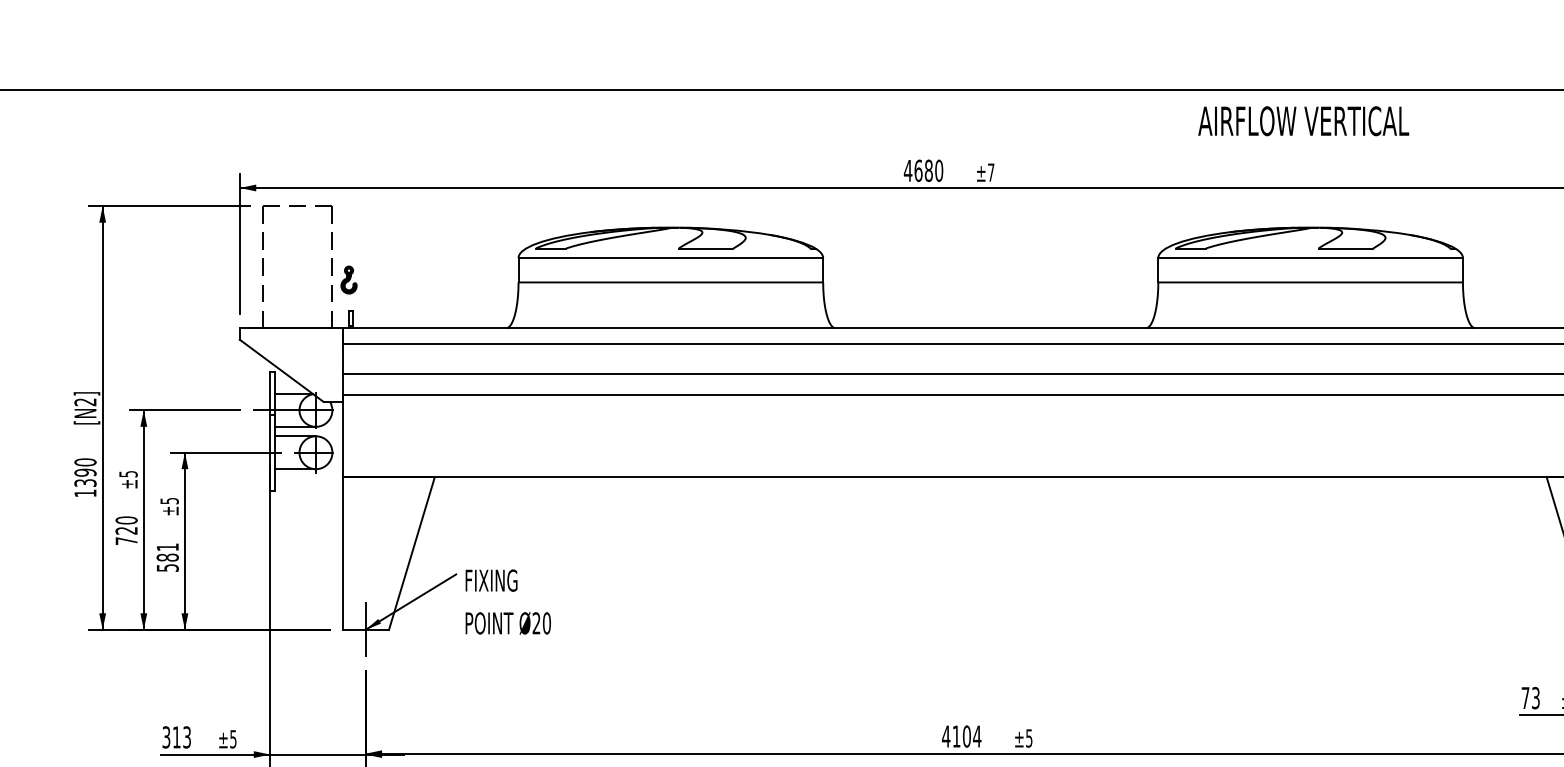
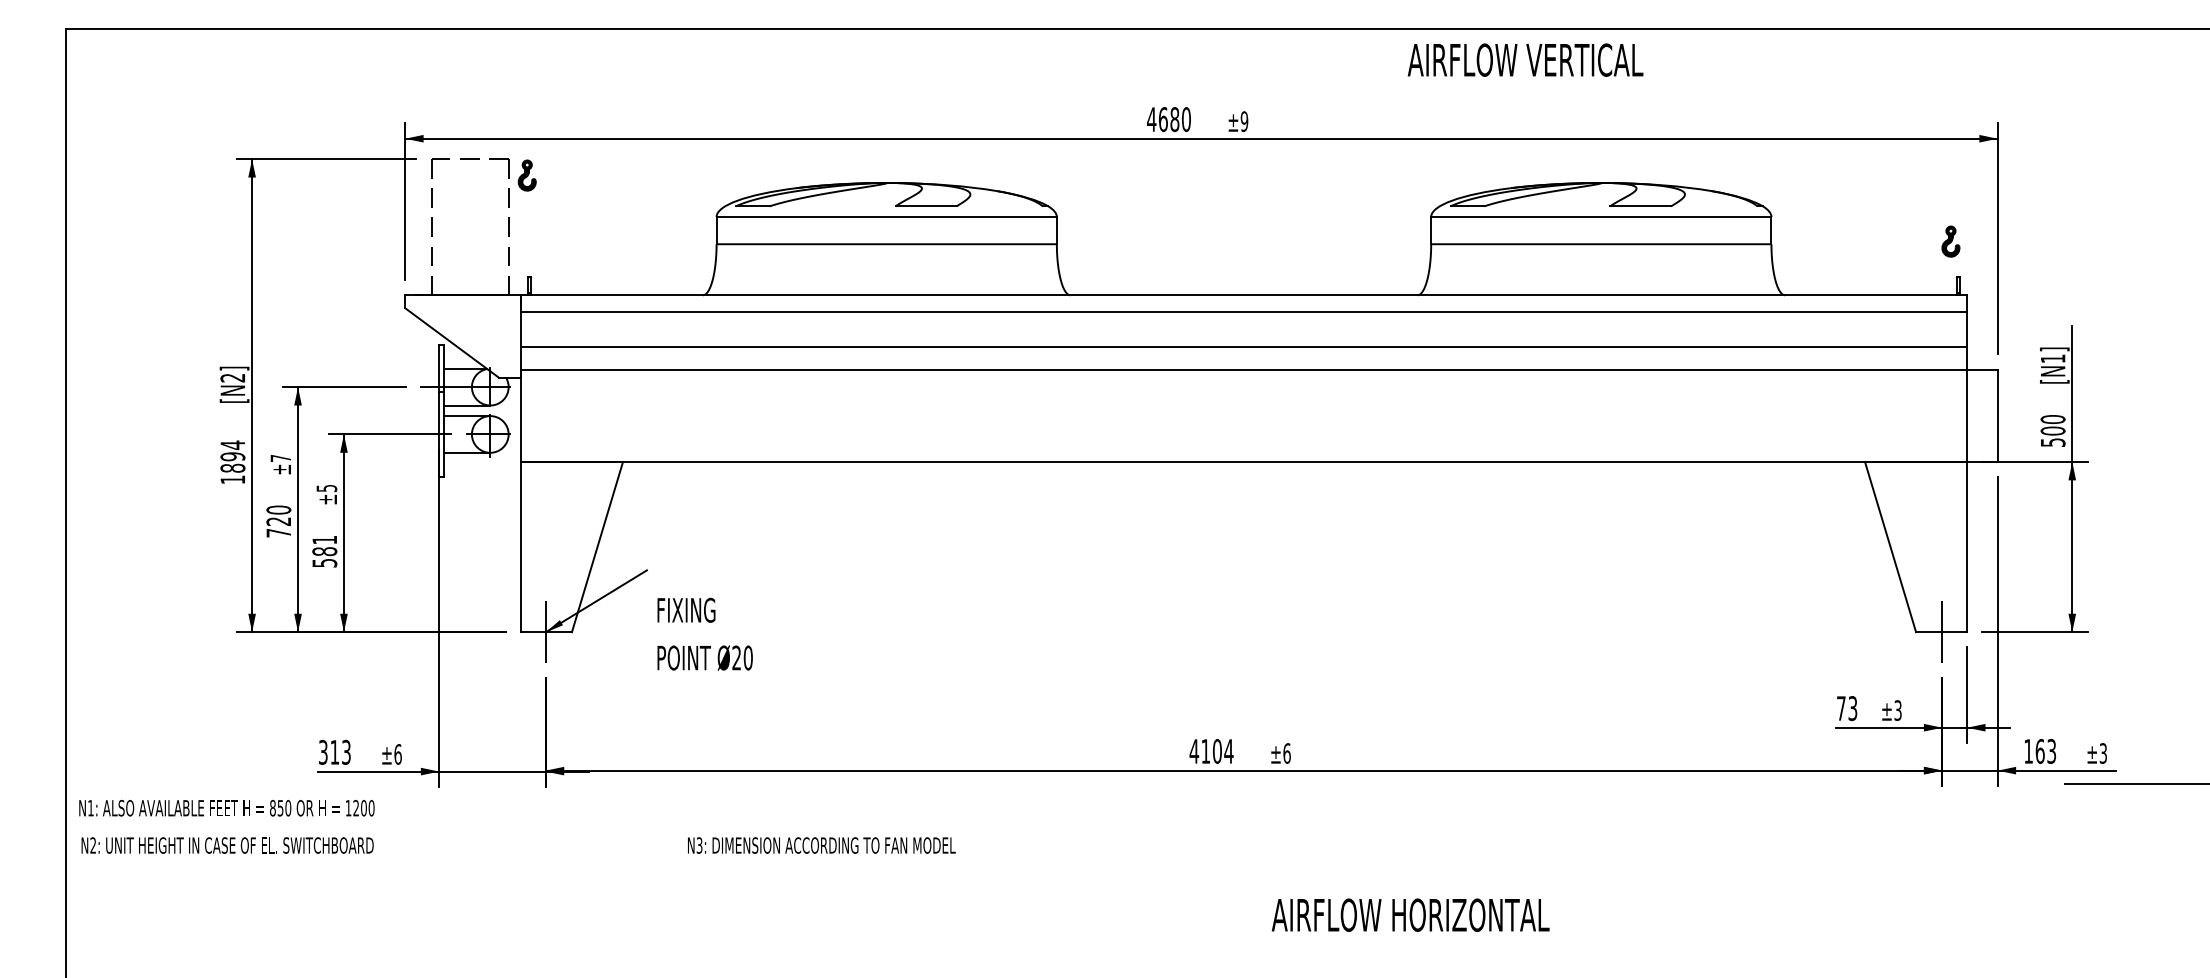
text: (1303, 120) -> (1525, 59), moved
text: (991, 172) -> (1244, 121), ±7 -> ±9
part: (348, 279) -> (526, 175), moved
text: (85, 472) -> (232, 456), 1390 -> 1894
text: (128, 474) -> (280, 458), ±5 -> ±7
text: (507, 601) -> (704, 633), moved
text: (1028, 738) -> (1286, 753), ±5 -> ±6
text: (232, 739) -> (397, 754), ±5 -> ±6

